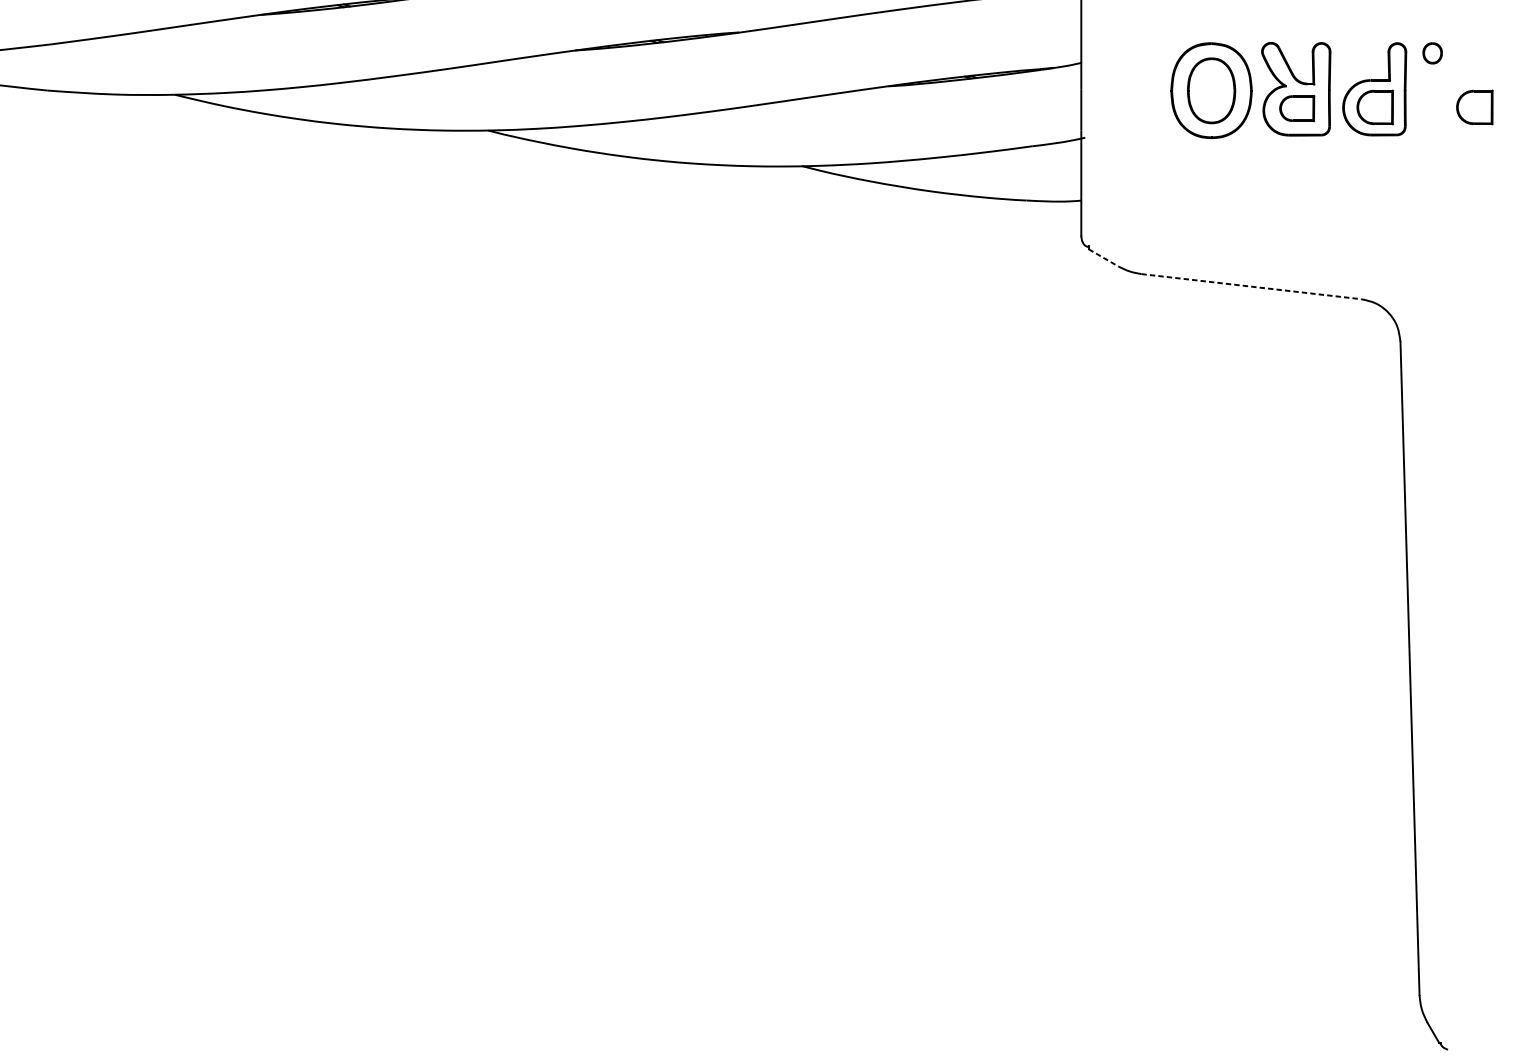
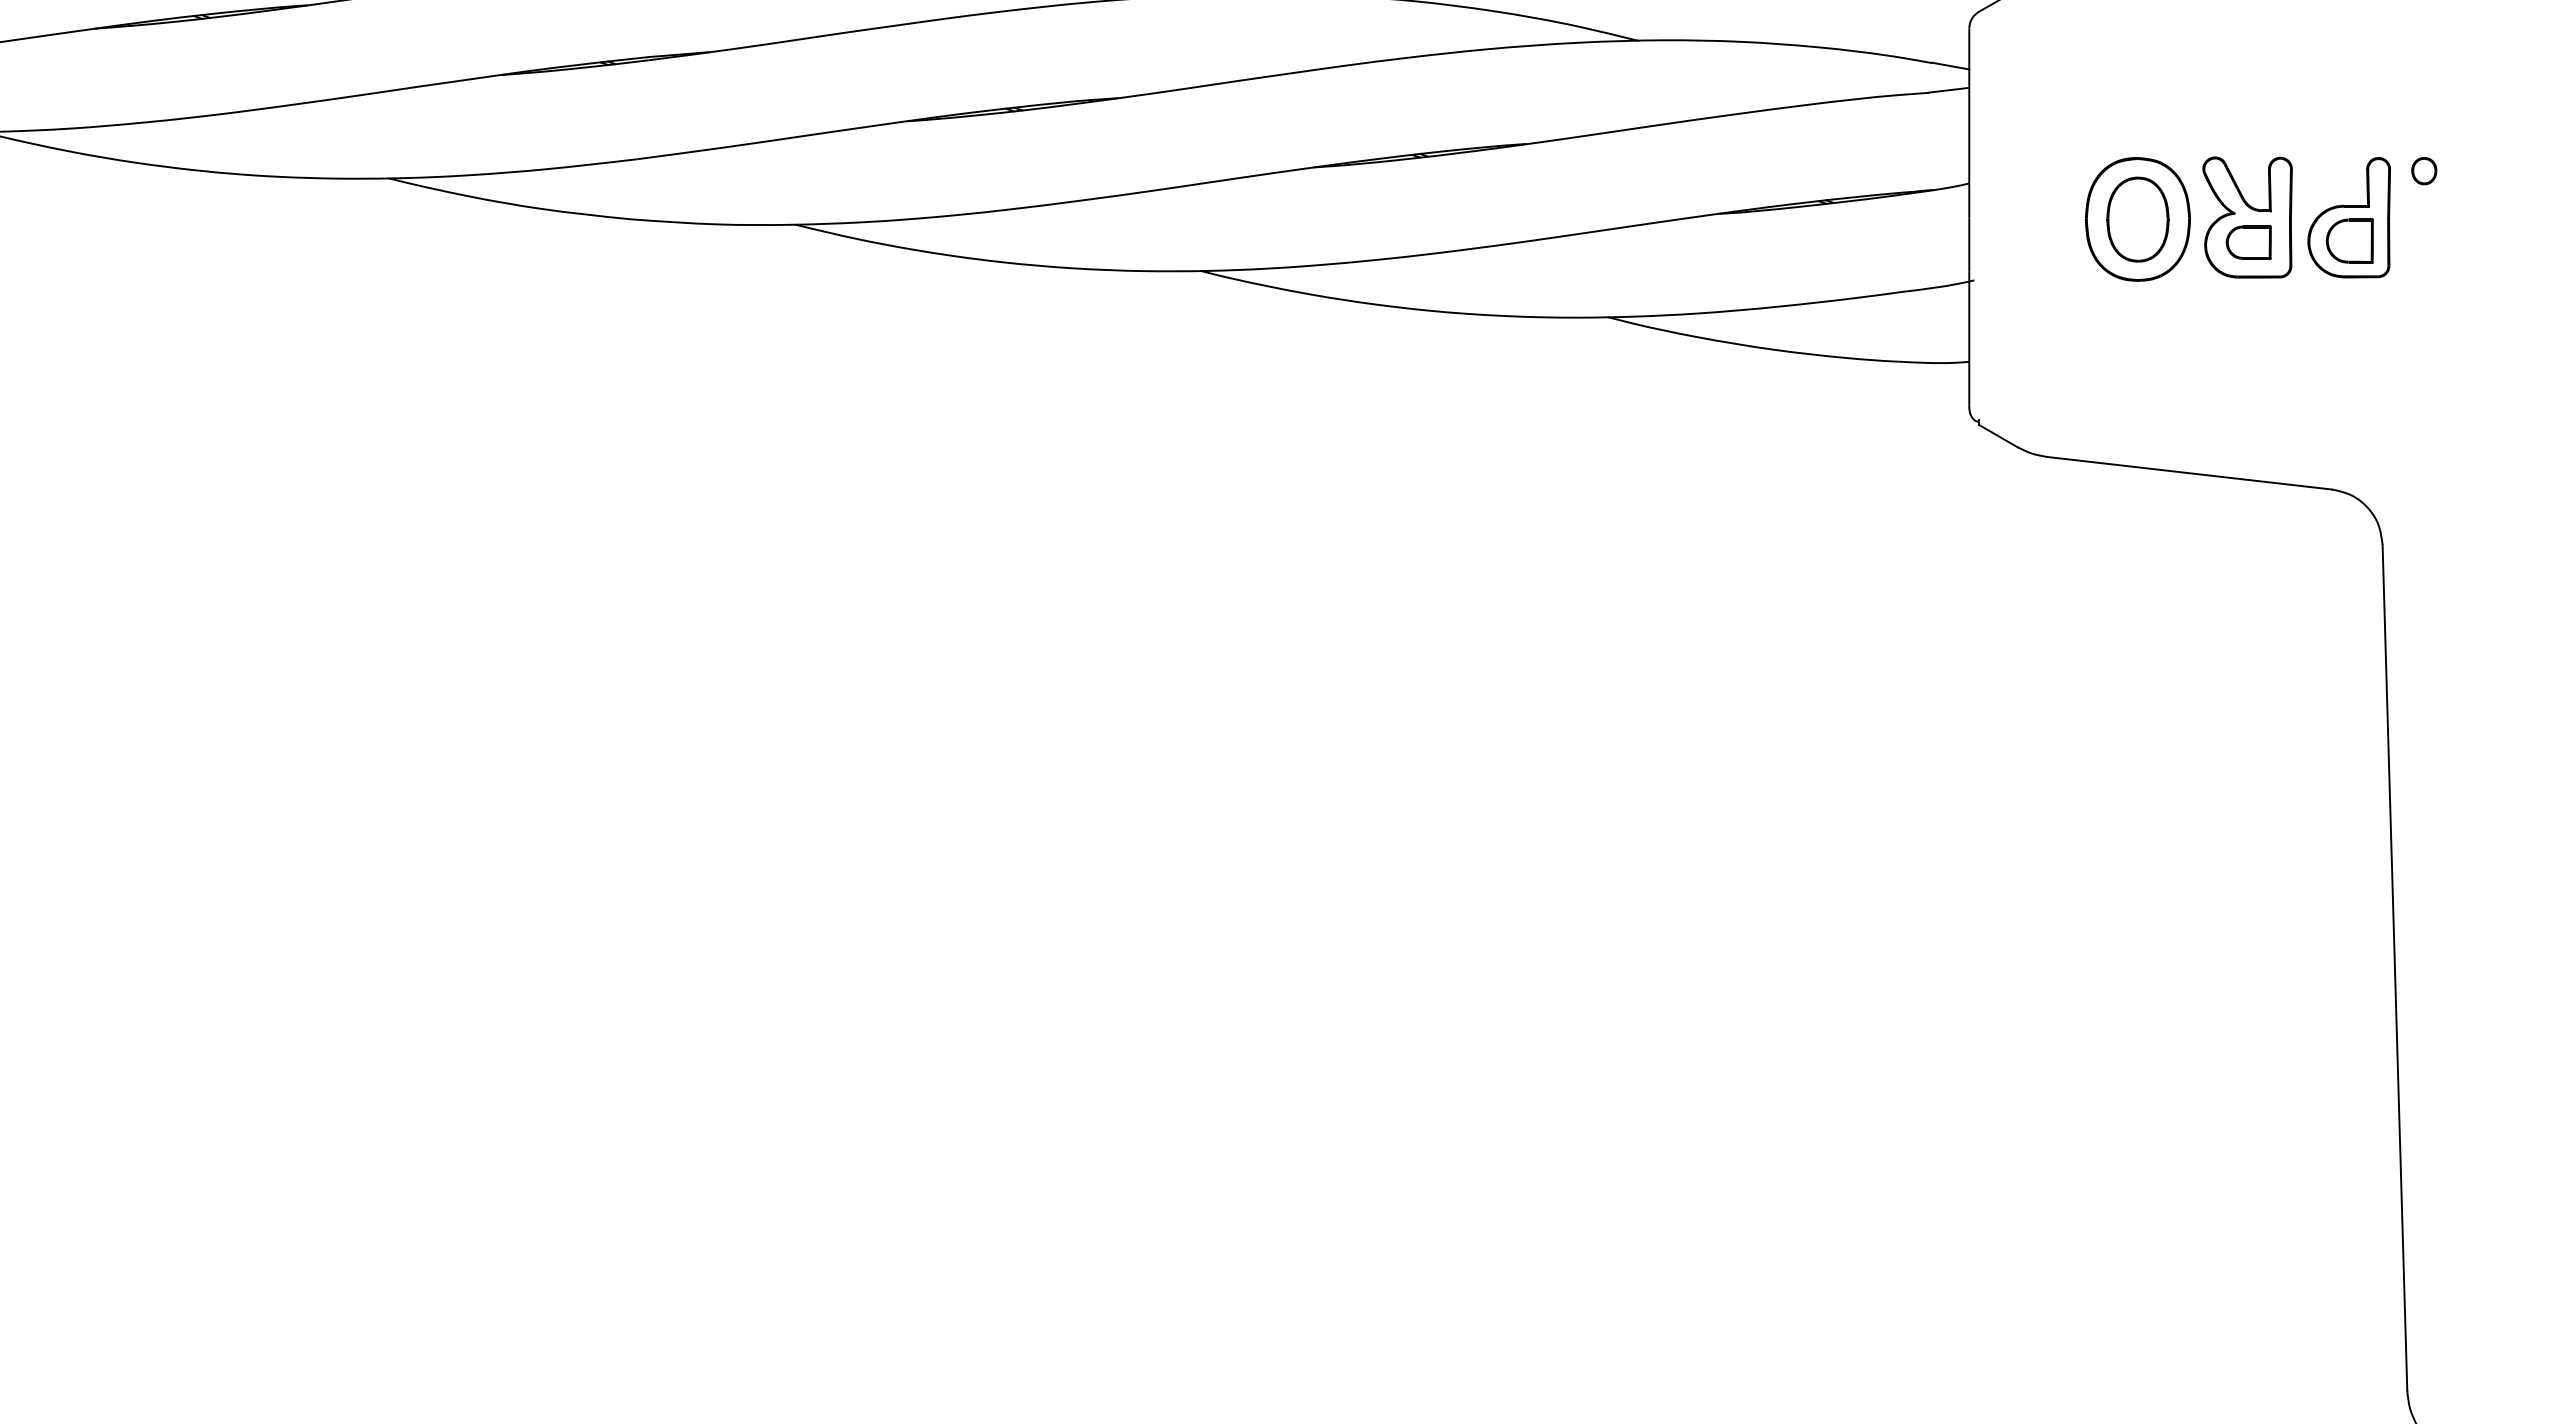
part: (1474, 106) -> (2478, 240), removed
line: (1103, 258) -> (1998, 436), dashed -> solid
line: (1251, 286) -> (2189, 473), dashed -> solid

